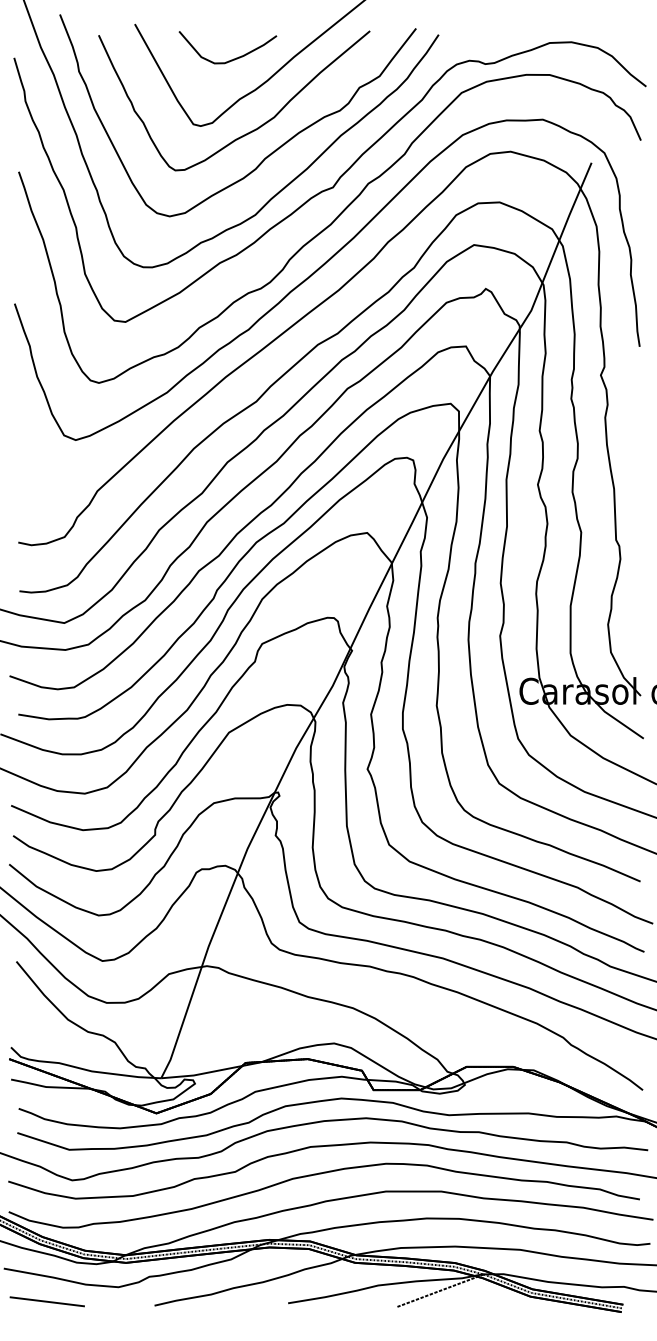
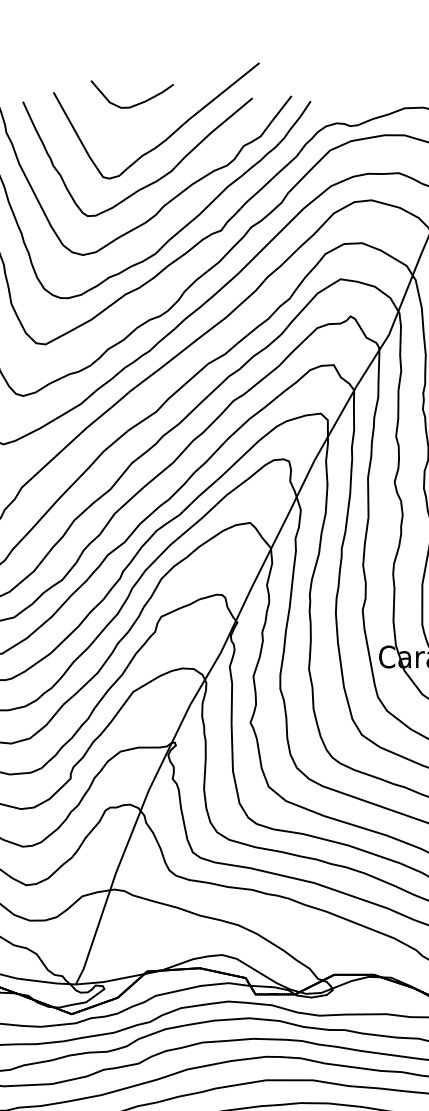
curve: (233, 58) -> (137, 103), moved

